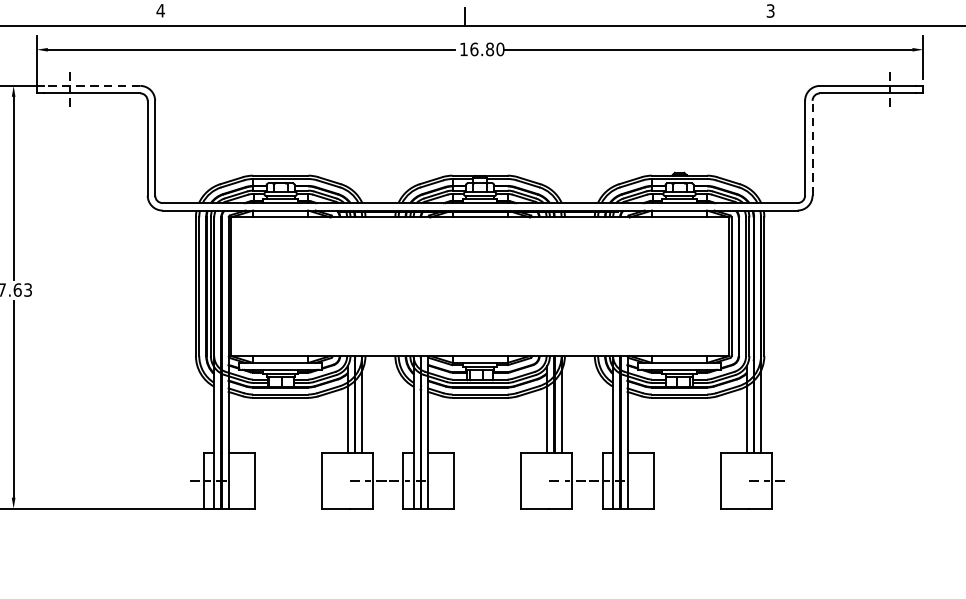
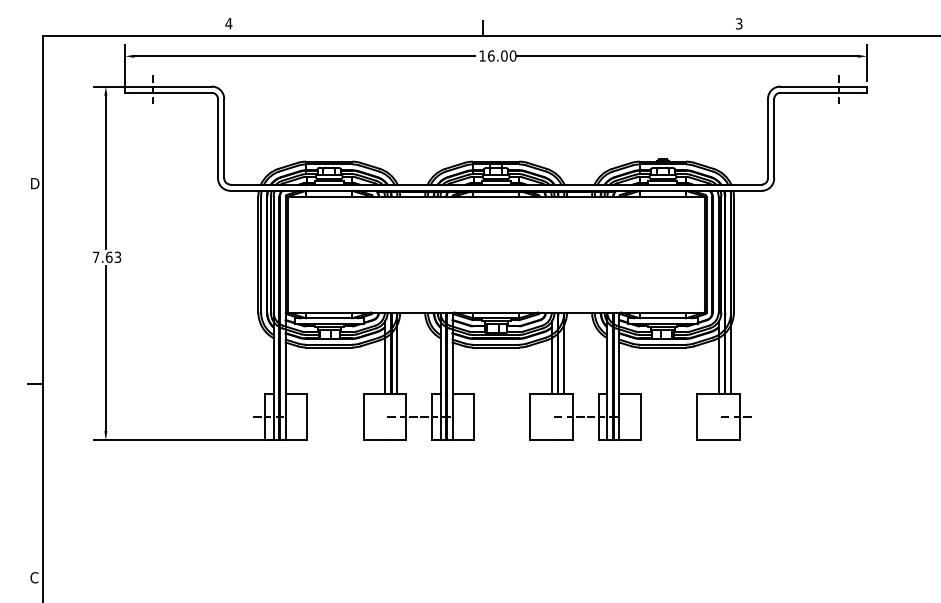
text: (490, 48) -> (504, 55), 16.80 -> 16.00
line: (90, 85) -> (170, 86), dashed -> solid
line: (812, 147) -> (774, 138), dashed -> solid

